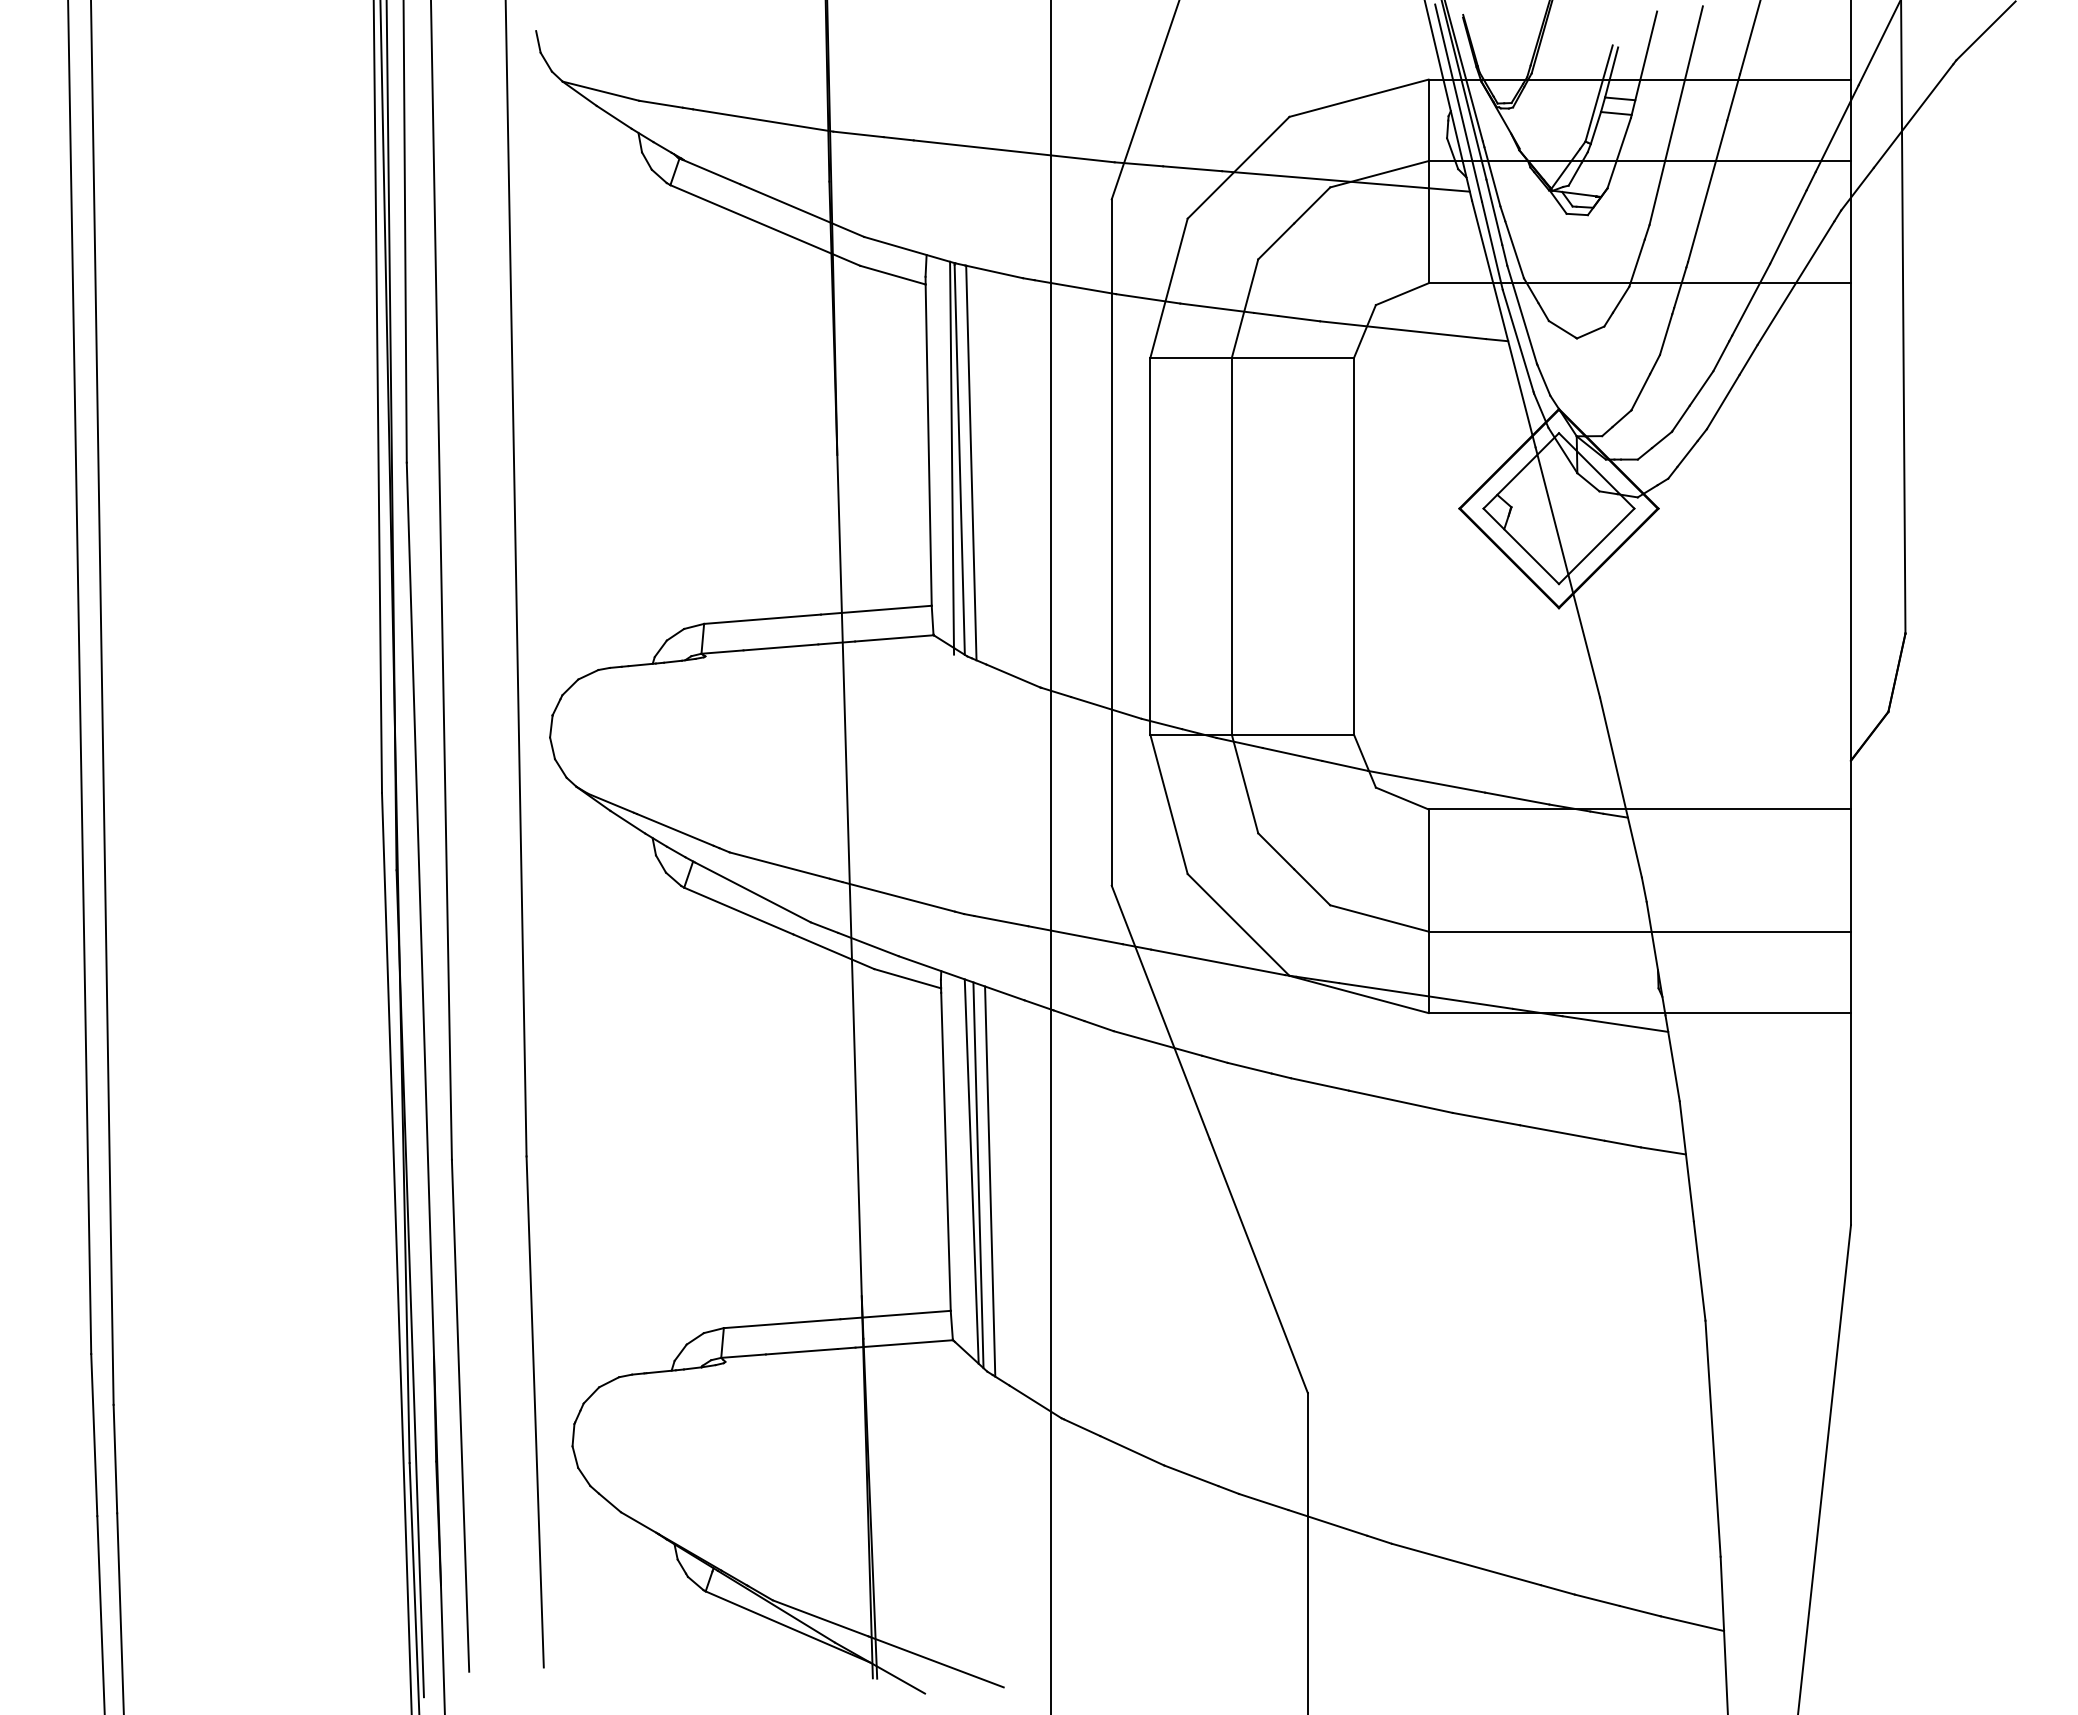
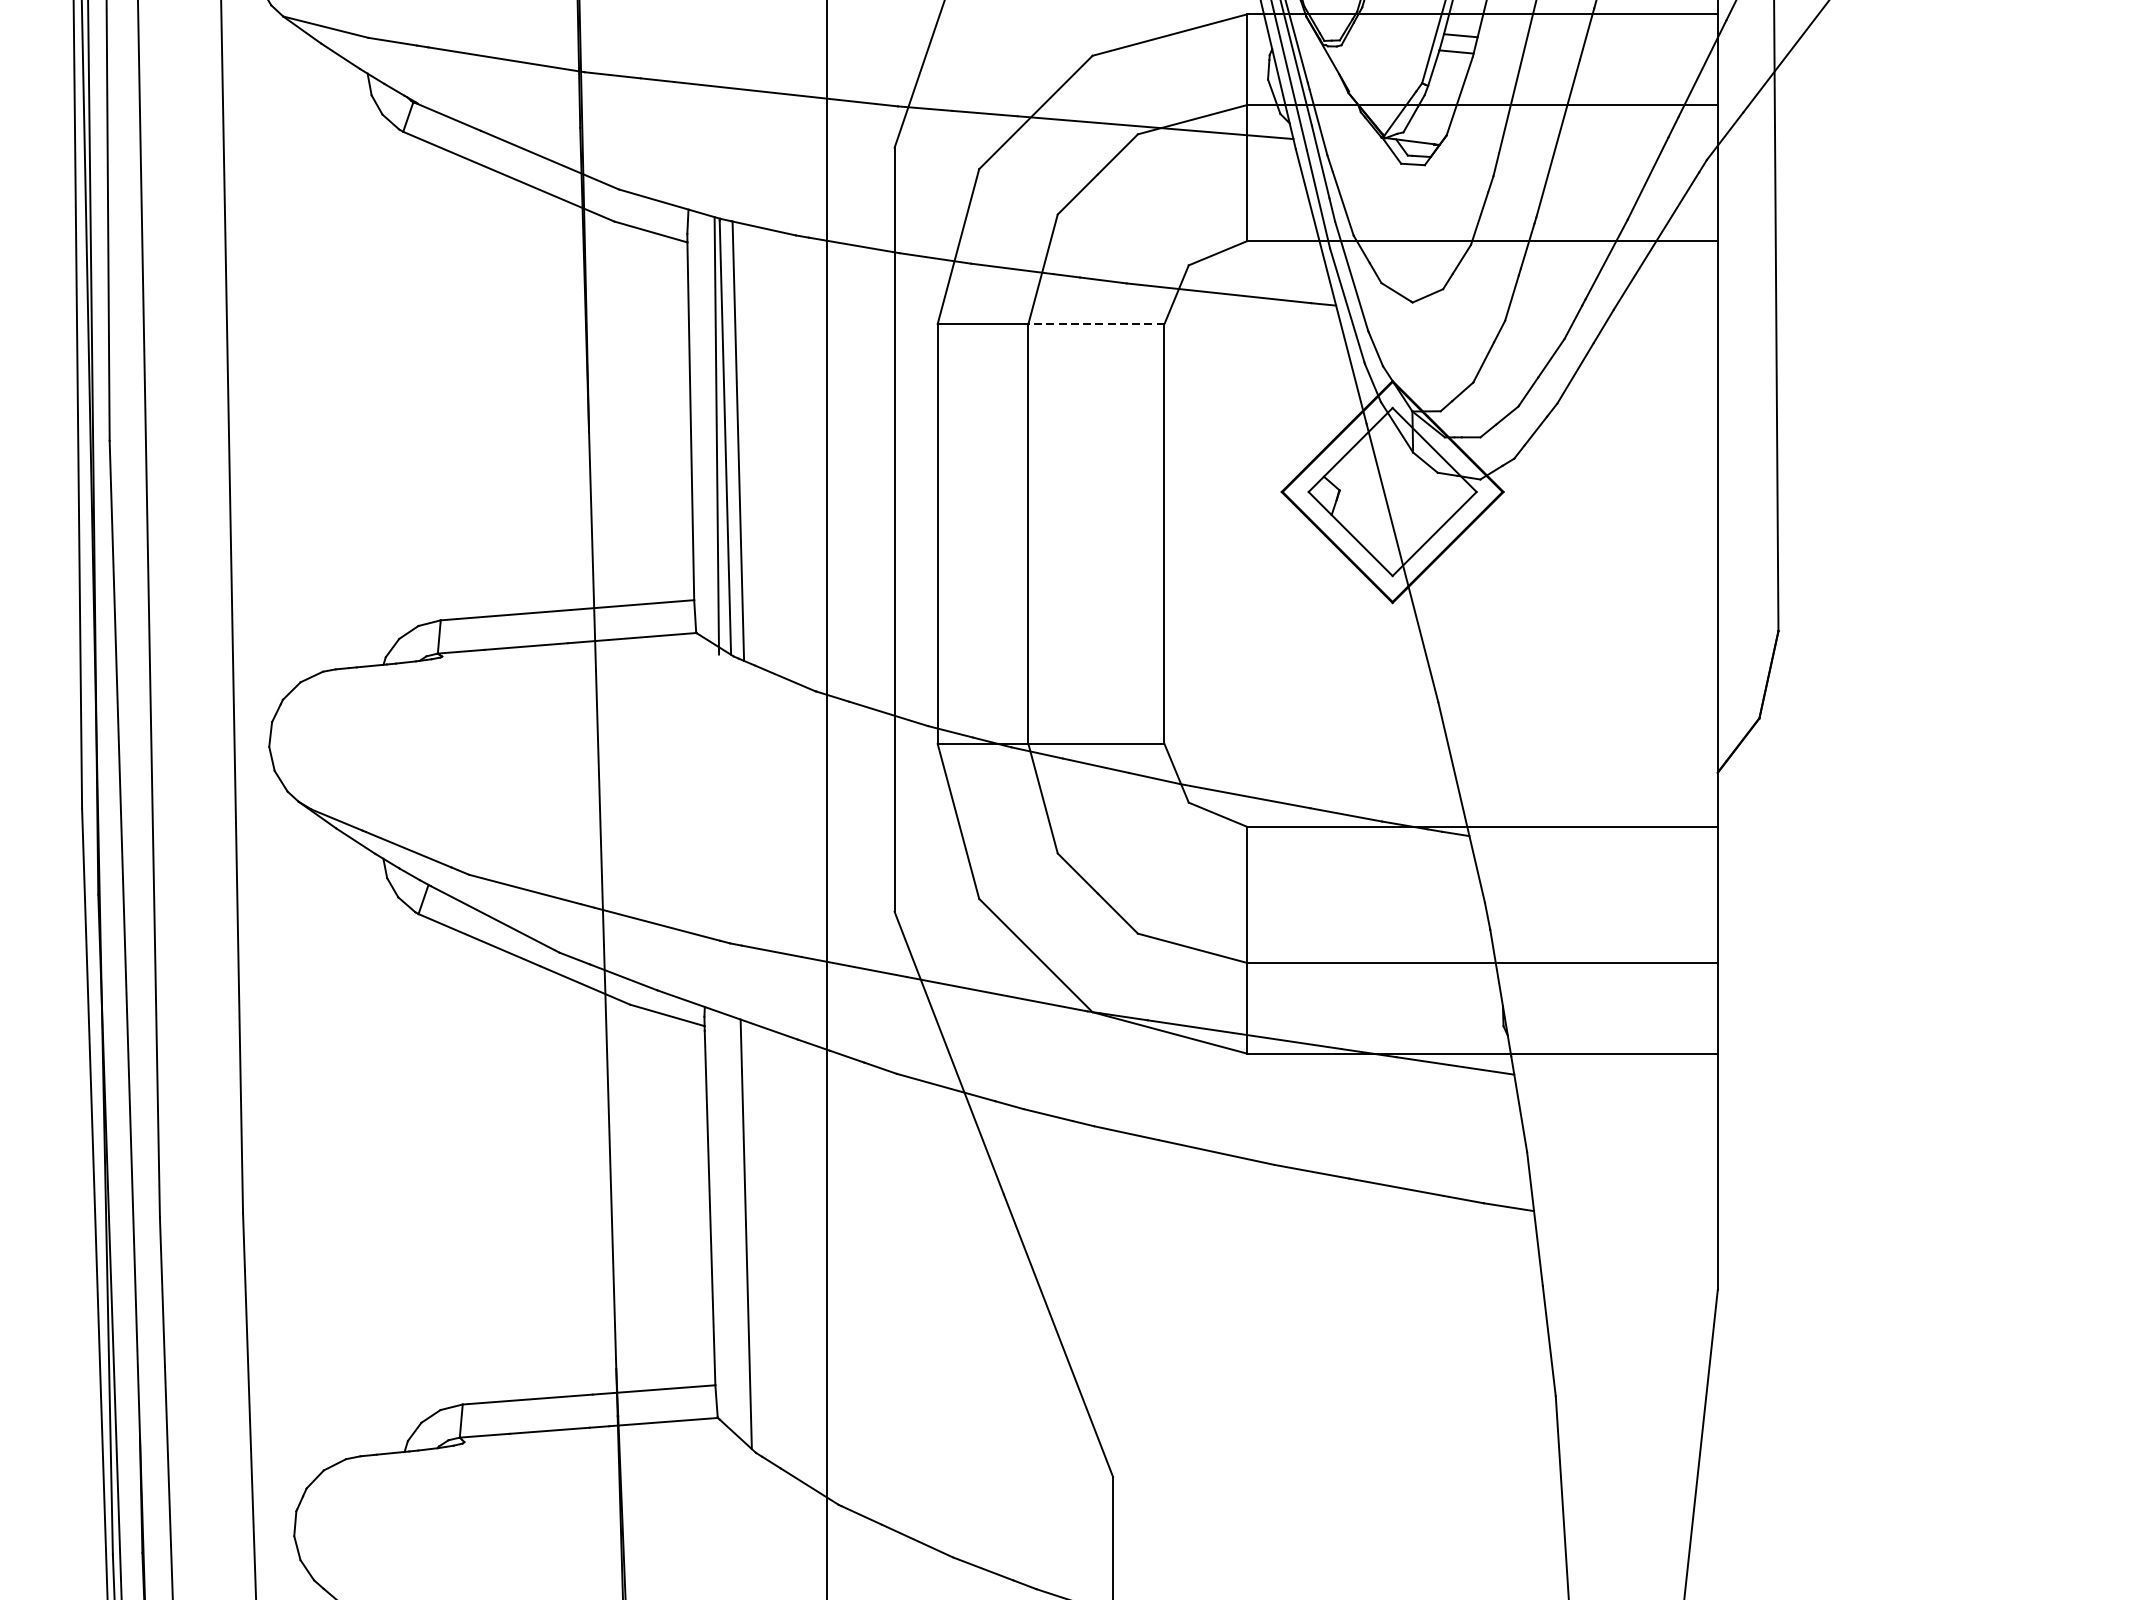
line: (1292, 357) -> (1095, 323), solid -> dashed
line: (971, 1171) -> (738, 1230), removed
line: (990, 1181) -> (759, 1241), removed

